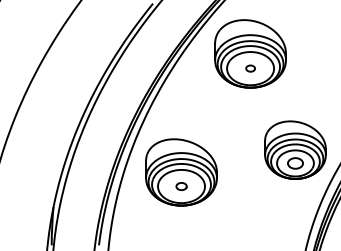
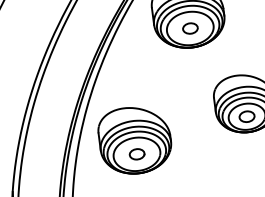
part: (250, 68) -> (190, 28), size x1.67
part: (181, 186) -> (136, 154), size x1.43

